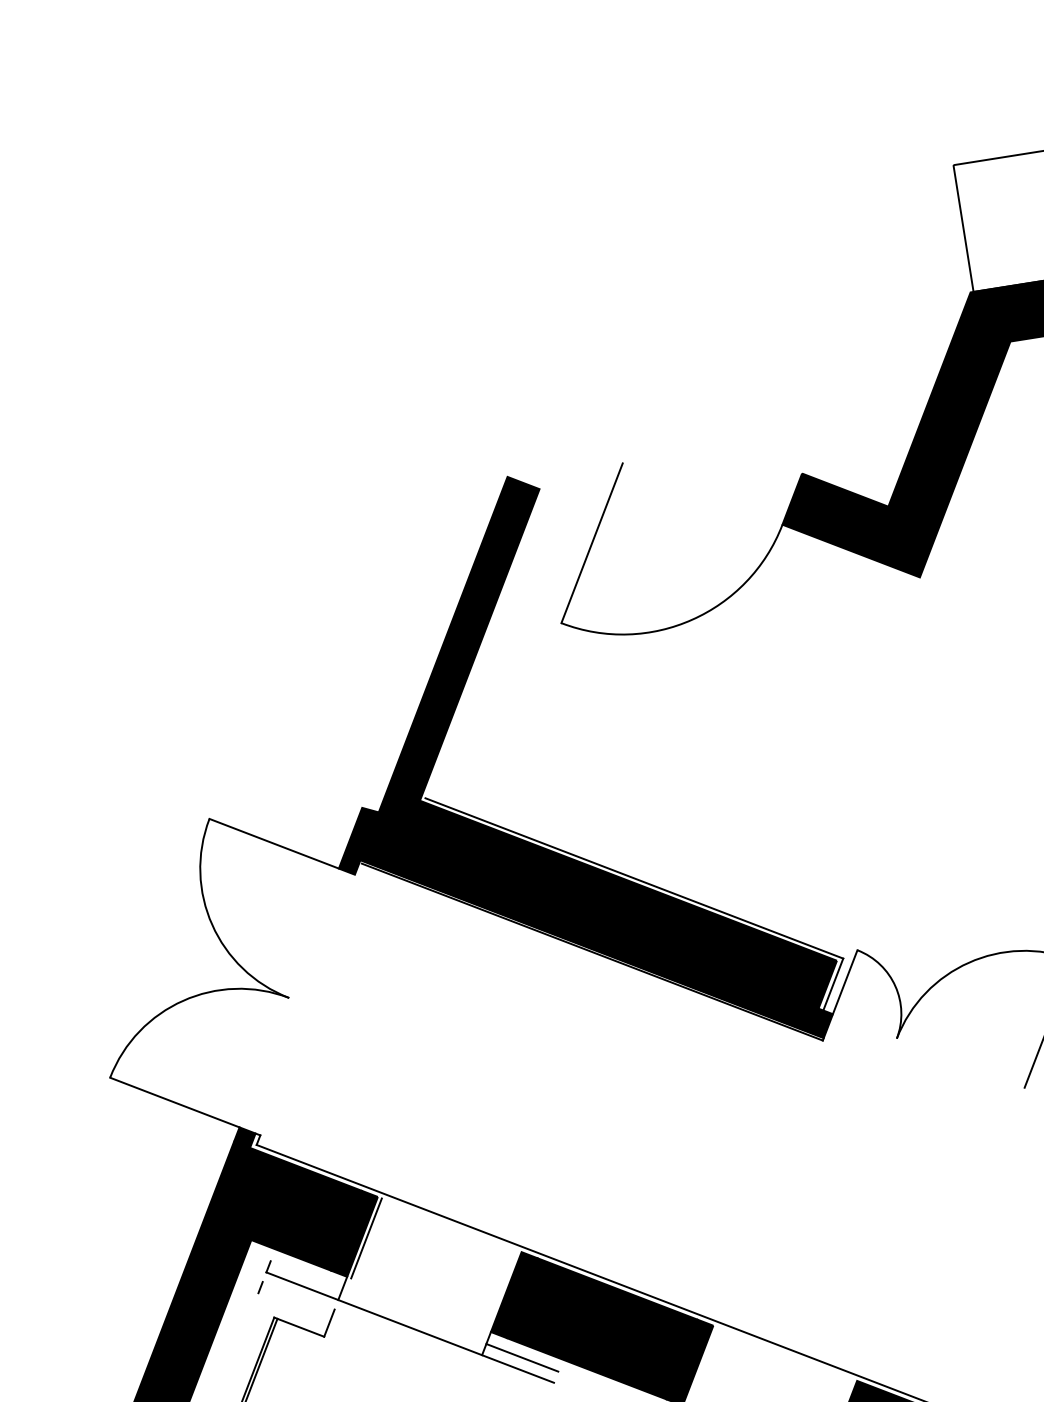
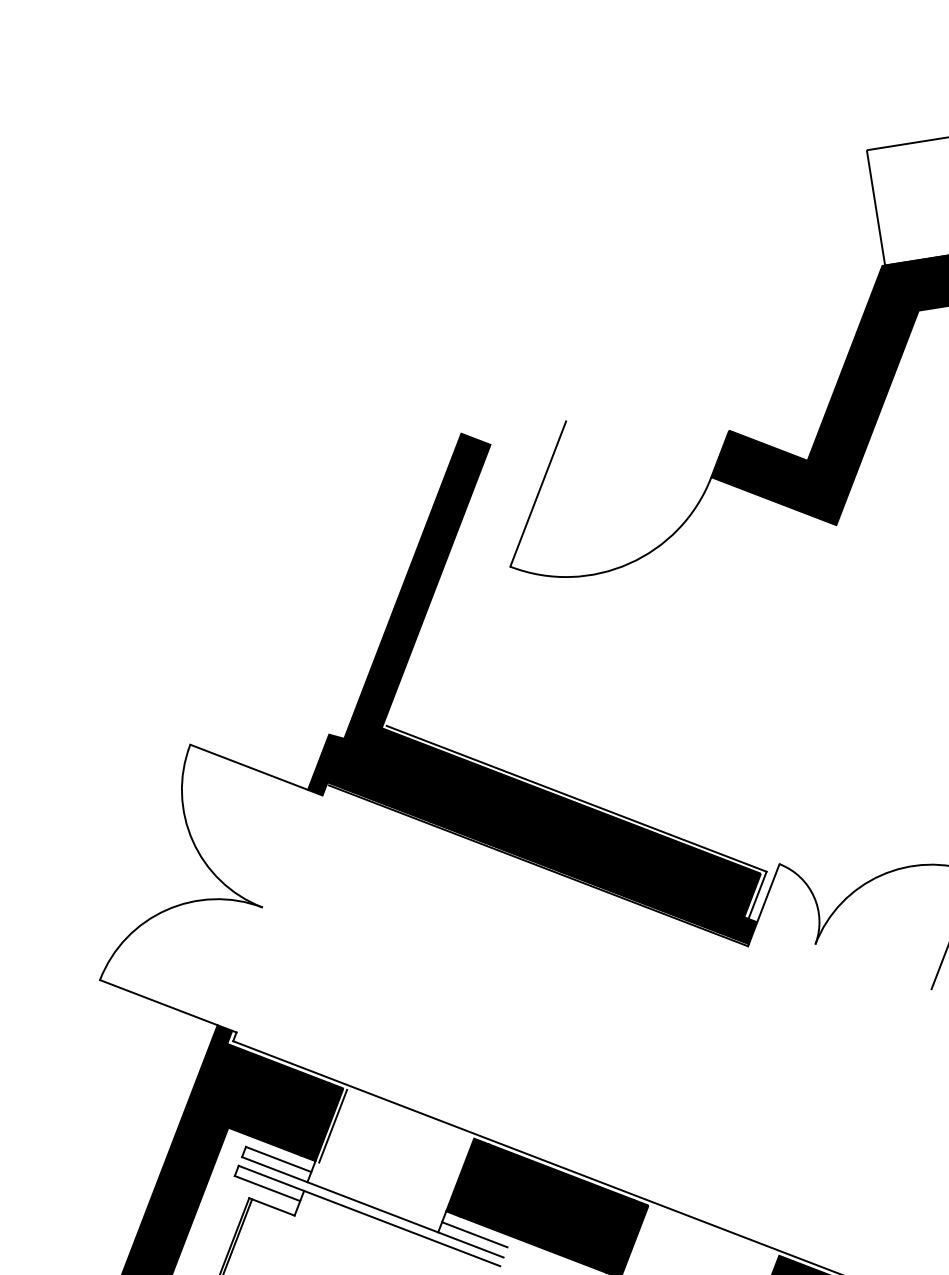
line: (306, 1275) -> (278, 1159), added
line: (294, 1306) -> (267, 1188), added
line: (406, 1336) -> (369, 1215), added

